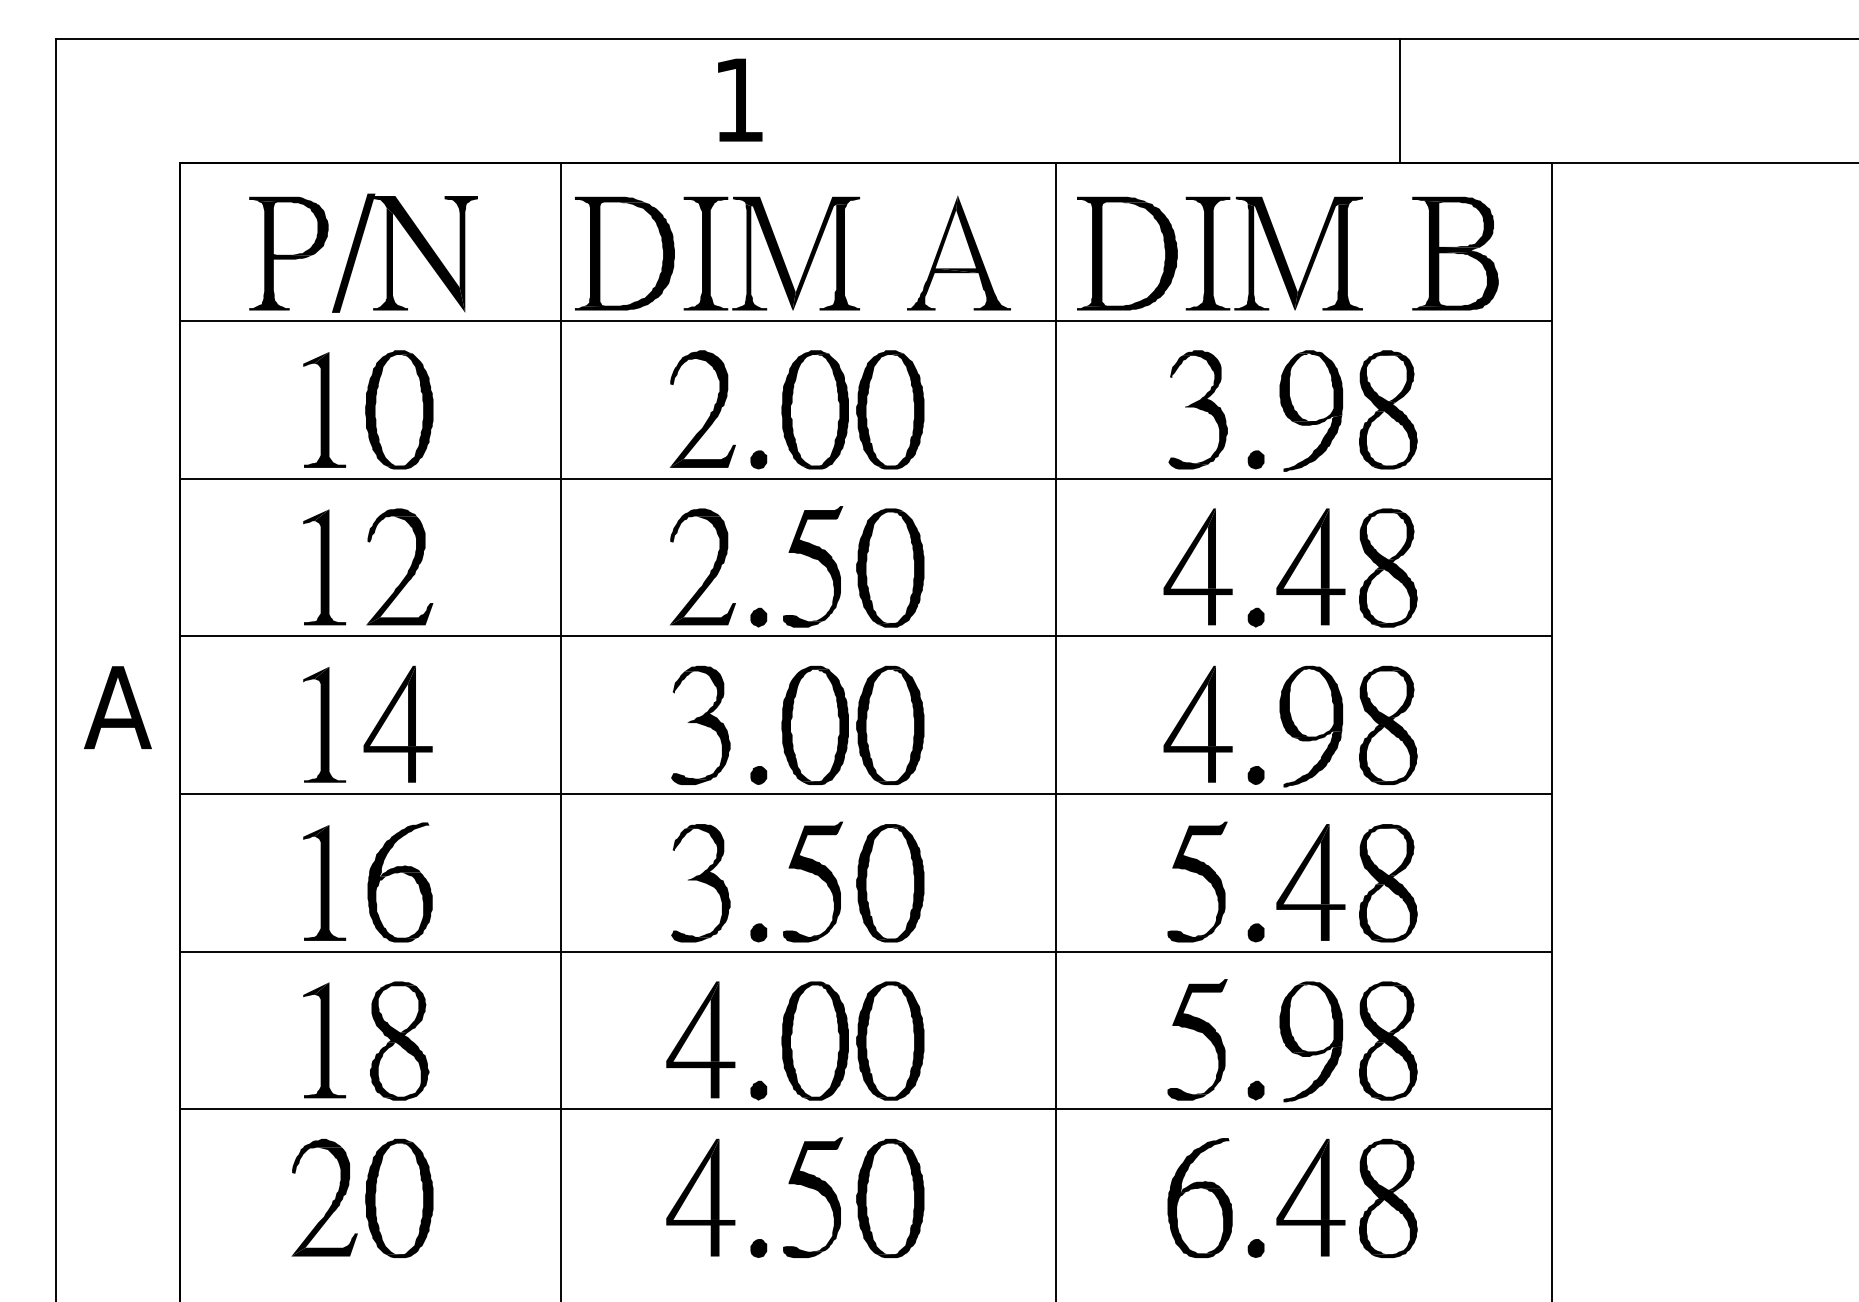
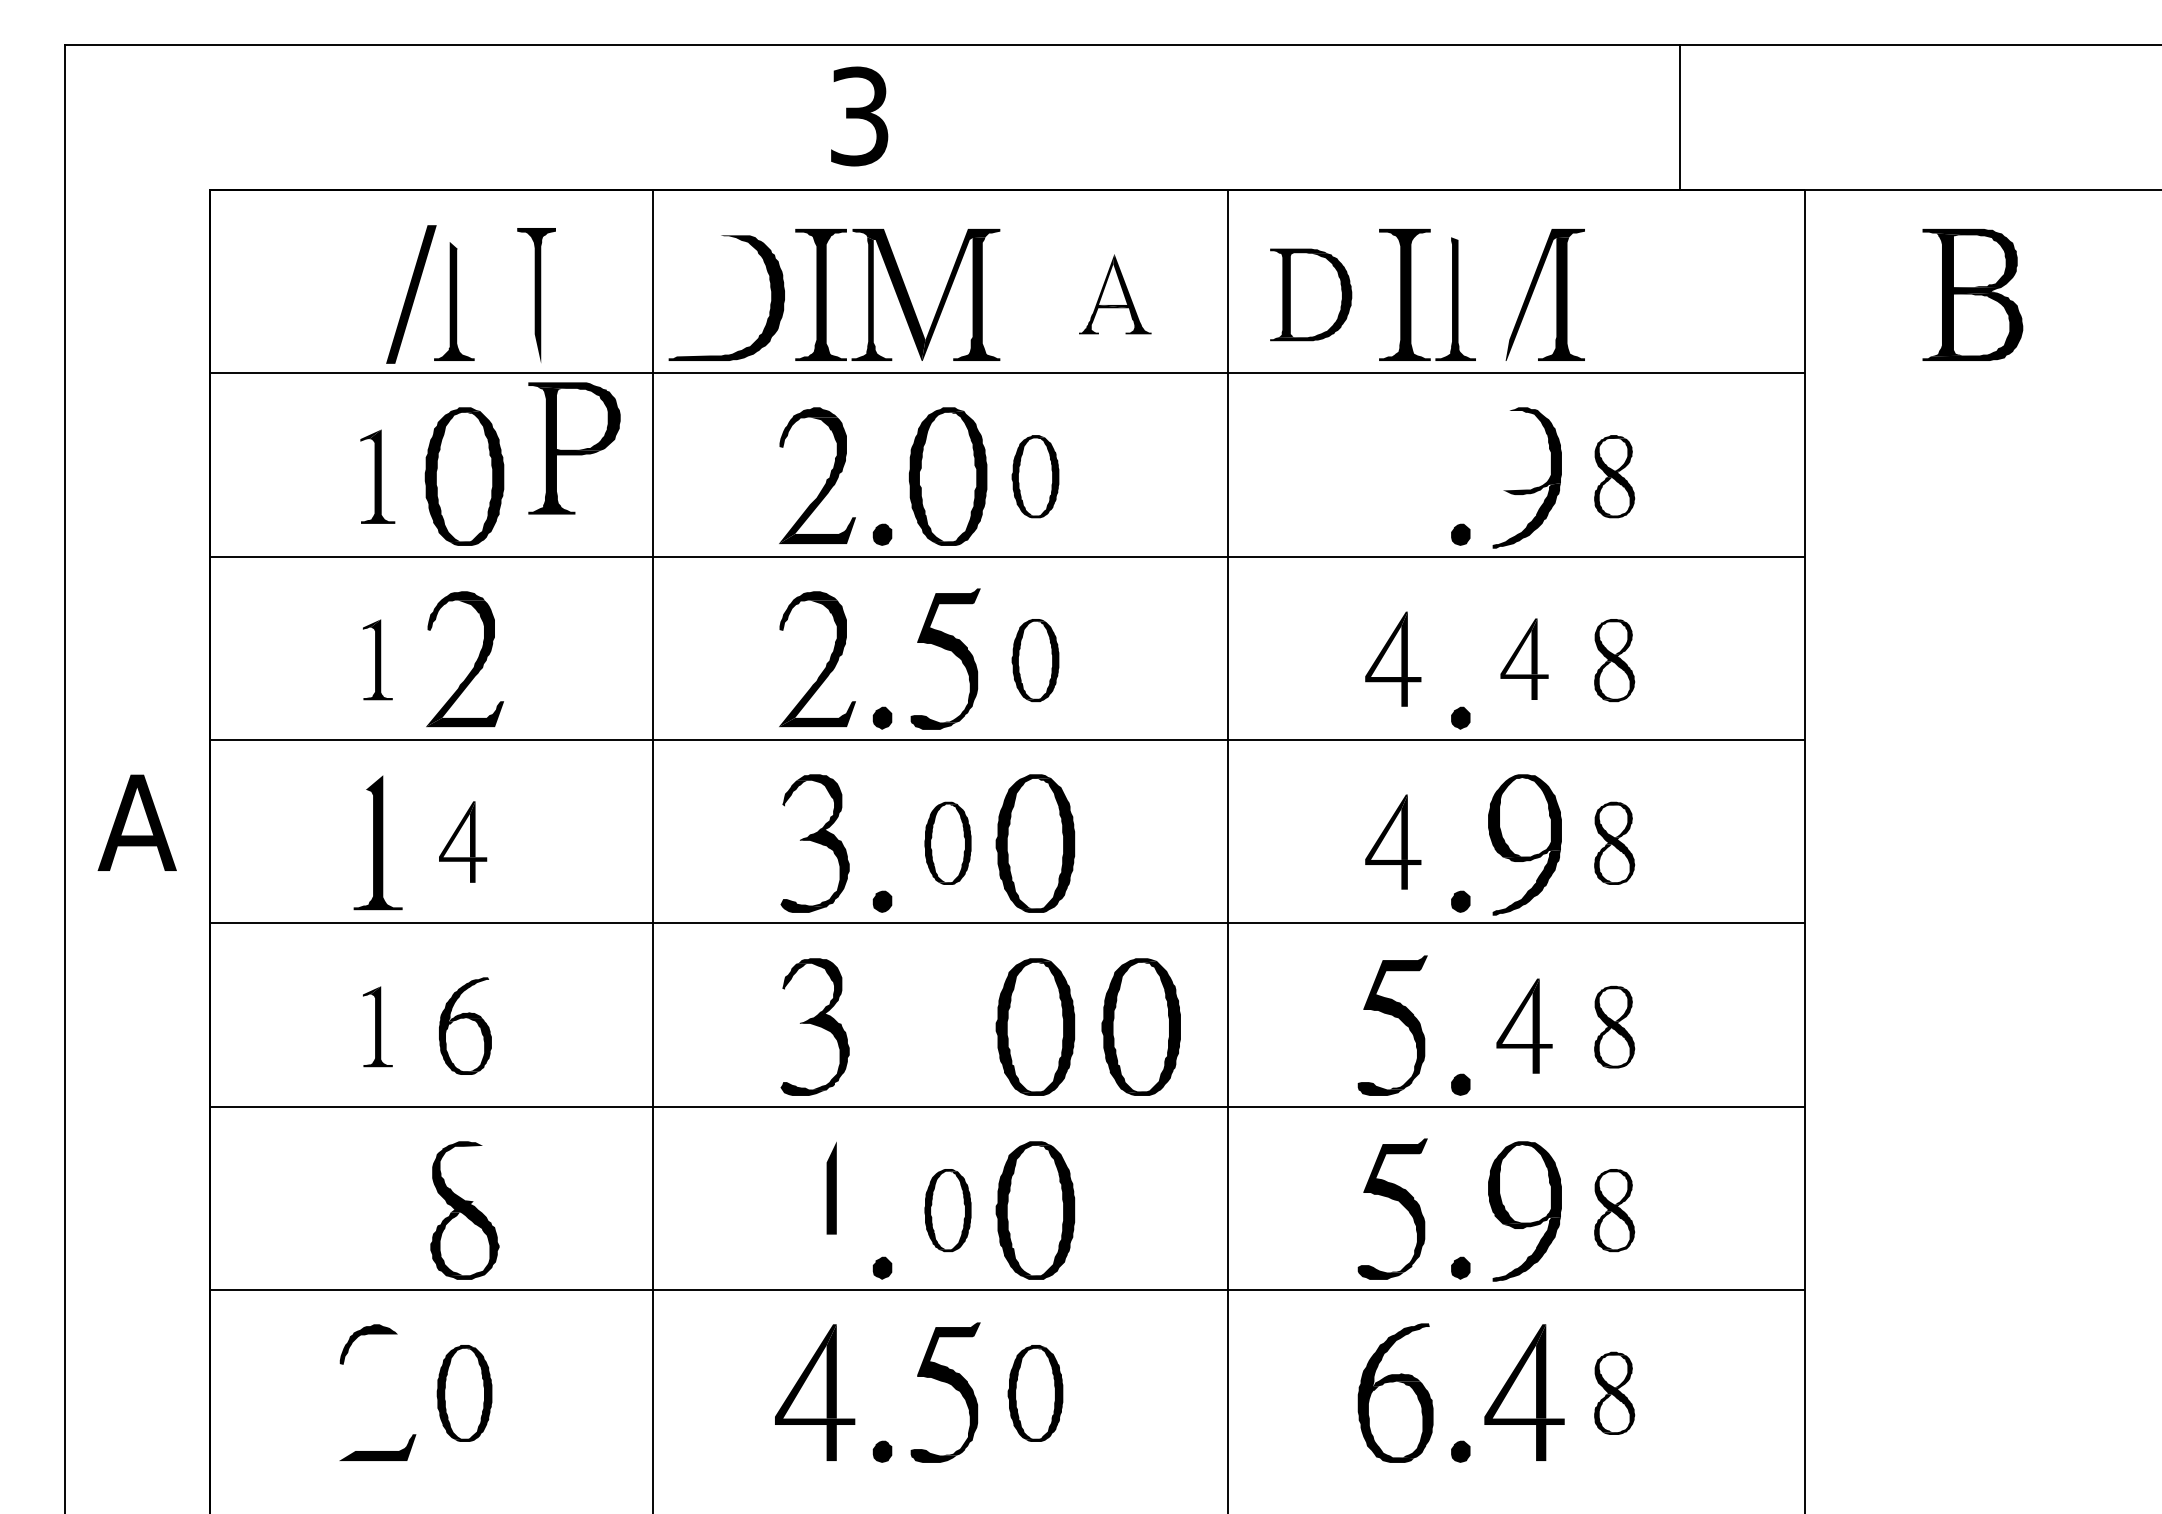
text: (738, 100) -> (858, 116), 1 -> 3
line: (1399, 101) -> (1679, 118), moved
fill: (609, 251) -> (708, 292), removed
part: (958, 252) -> (1114, 293), size x0.6
part: (288, 253) -> (574, 448), moved
part: (1127, 253) -> (1311, 294), size x0.7
fill: (1266, 253) -> (1472, 294), removed
part: (1455, 253) -> (1972, 294), moved
fill: (419, 254) -> (487, 295), removed
fill: (1295, 387) -> (1506, 450), removed
part: (324, 409) -> (377, 476), size x0.7
part: (890, 409) -> (1035, 476), size x0.6
part: (1197, 409) -> (1392, 476), removed
part: (1388, 409) -> (1614, 476), size x0.6
part: (1197, 566) -> (1392, 658), size x0.7
part: (1310, 566) -> (1524, 658), size x0.6
part: (324, 567) -> (377, 659), size x0.6
part: (890, 567) -> (1035, 659), size x0.6
part: (1388, 567) -> (1614, 659), size x0.6
fill: (316, 674) -> (368, 784), removed
part: (397, 723) -> (462, 841), size x0.6
part: (1197, 723) -> (1392, 841), size x0.7
part: (814, 724) -> (947, 842), size x0.6
part: (1388, 724) -> (1614, 842), size x0.6
part: (816, 875) -> (949, 1018), removed
part: (324, 882) -> (377, 1026), size x0.6
part: (399, 882) -> (464, 1026), size x0.7
part: (1310, 882) -> (1524, 1026), size x0.7
part: (981, 883) -> (1141, 1027), added
part: (1388, 883) -> (1614, 1027), size x0.6
fill: (758, 932) -> (882, 1084), removed
fill: (412, 1009) -> (479, 1173), removed
fill: (700, 1039) -> (814, 1208), removed
part: (324, 1040) -> (377, 1209), removed
part: (814, 1040) -> (947, 1209), size x0.6
part: (1388, 1040) -> (1614, 1209), size x0.6
part: (399, 1197) -> (464, 1392), size x0.7
part: (890, 1197) -> (1035, 1392), size x0.7
part: (1388, 1197) -> (1614, 1392), size x0.6
fill: (320, 1201) -> (372, 1397), removed

